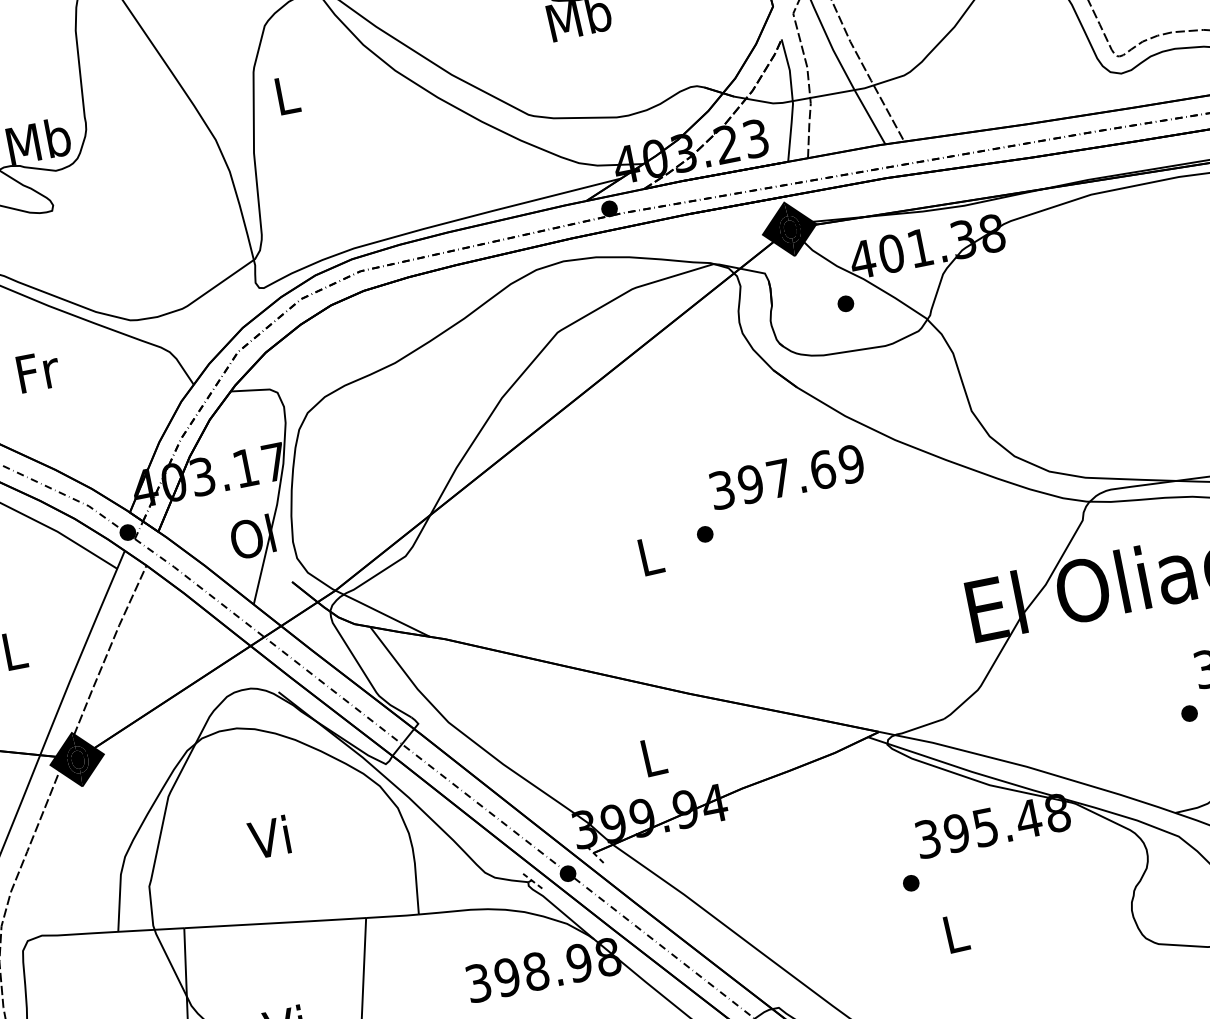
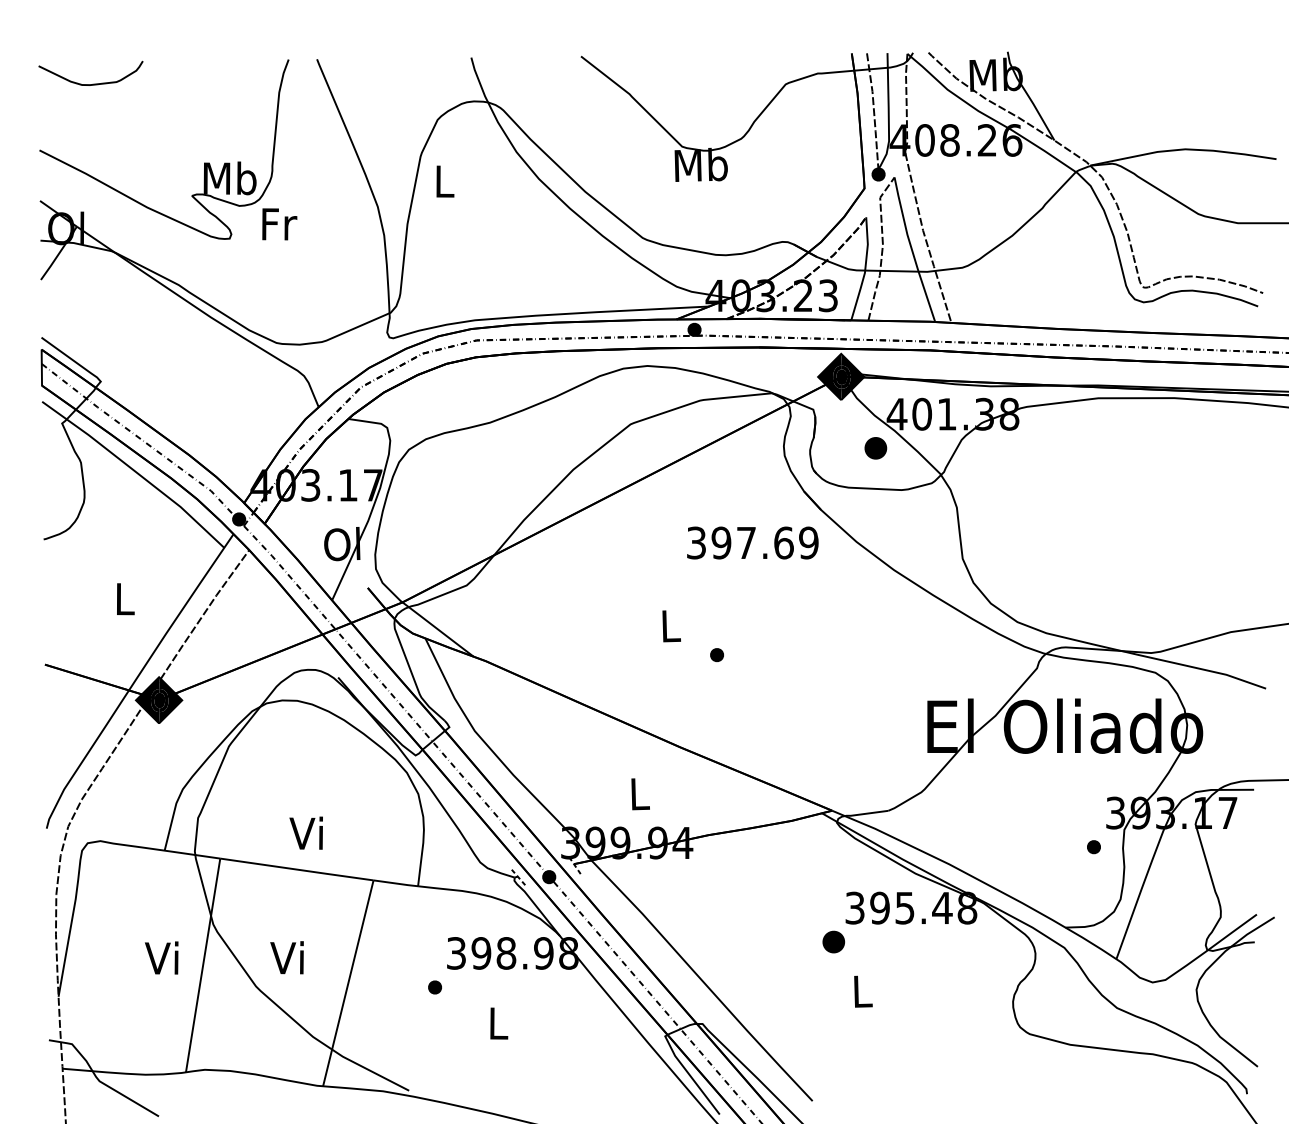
part: (845, 304) -> (875, 448), size x1.6
text: (38, 371) -> (279, 224), moved
text: (786, 476) -> (752, 542), moved
part: (704, 534) -> (716, 655), moved
text: (268, 836) -> (305, 832), moved
part: (911, 883) -> (833, 942), size x1.6

